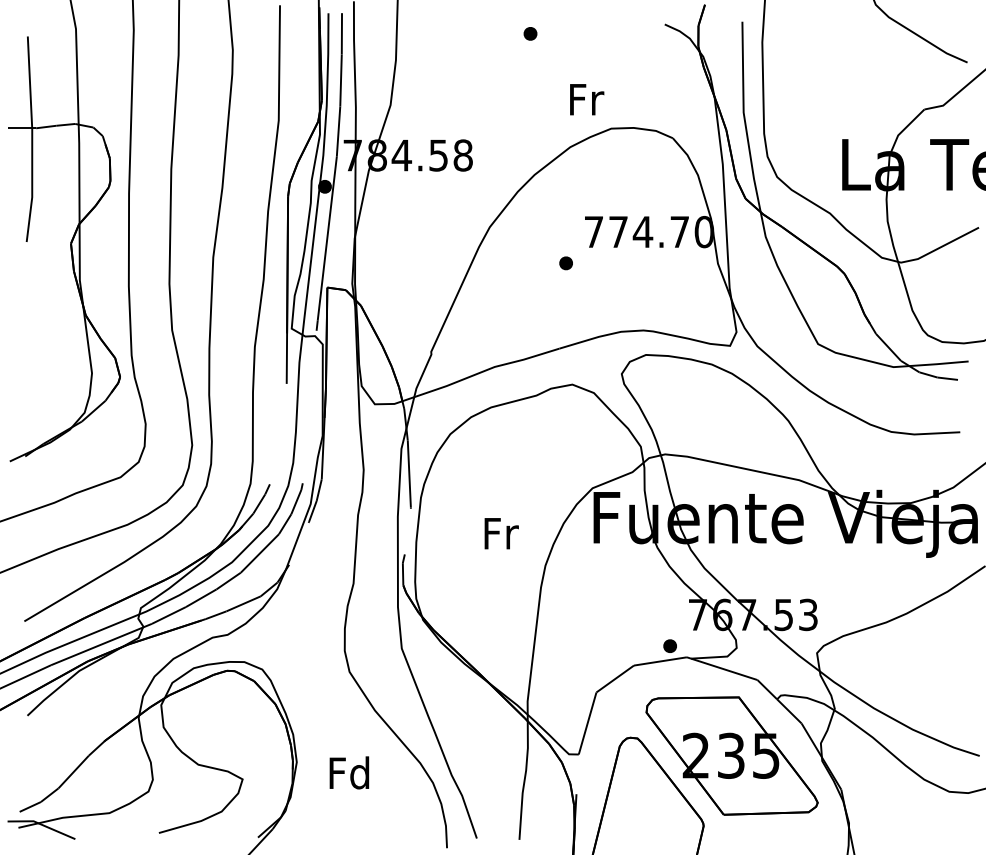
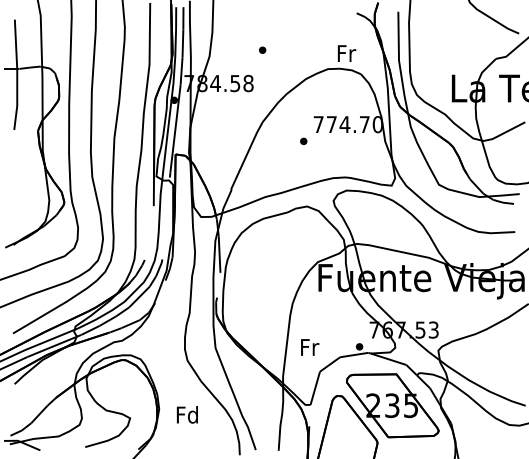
part: (530, 32) -> (262, 49), moved
text: (586, 99) -> (346, 53), moved
text: (502, 533) -> (310, 347), moved

